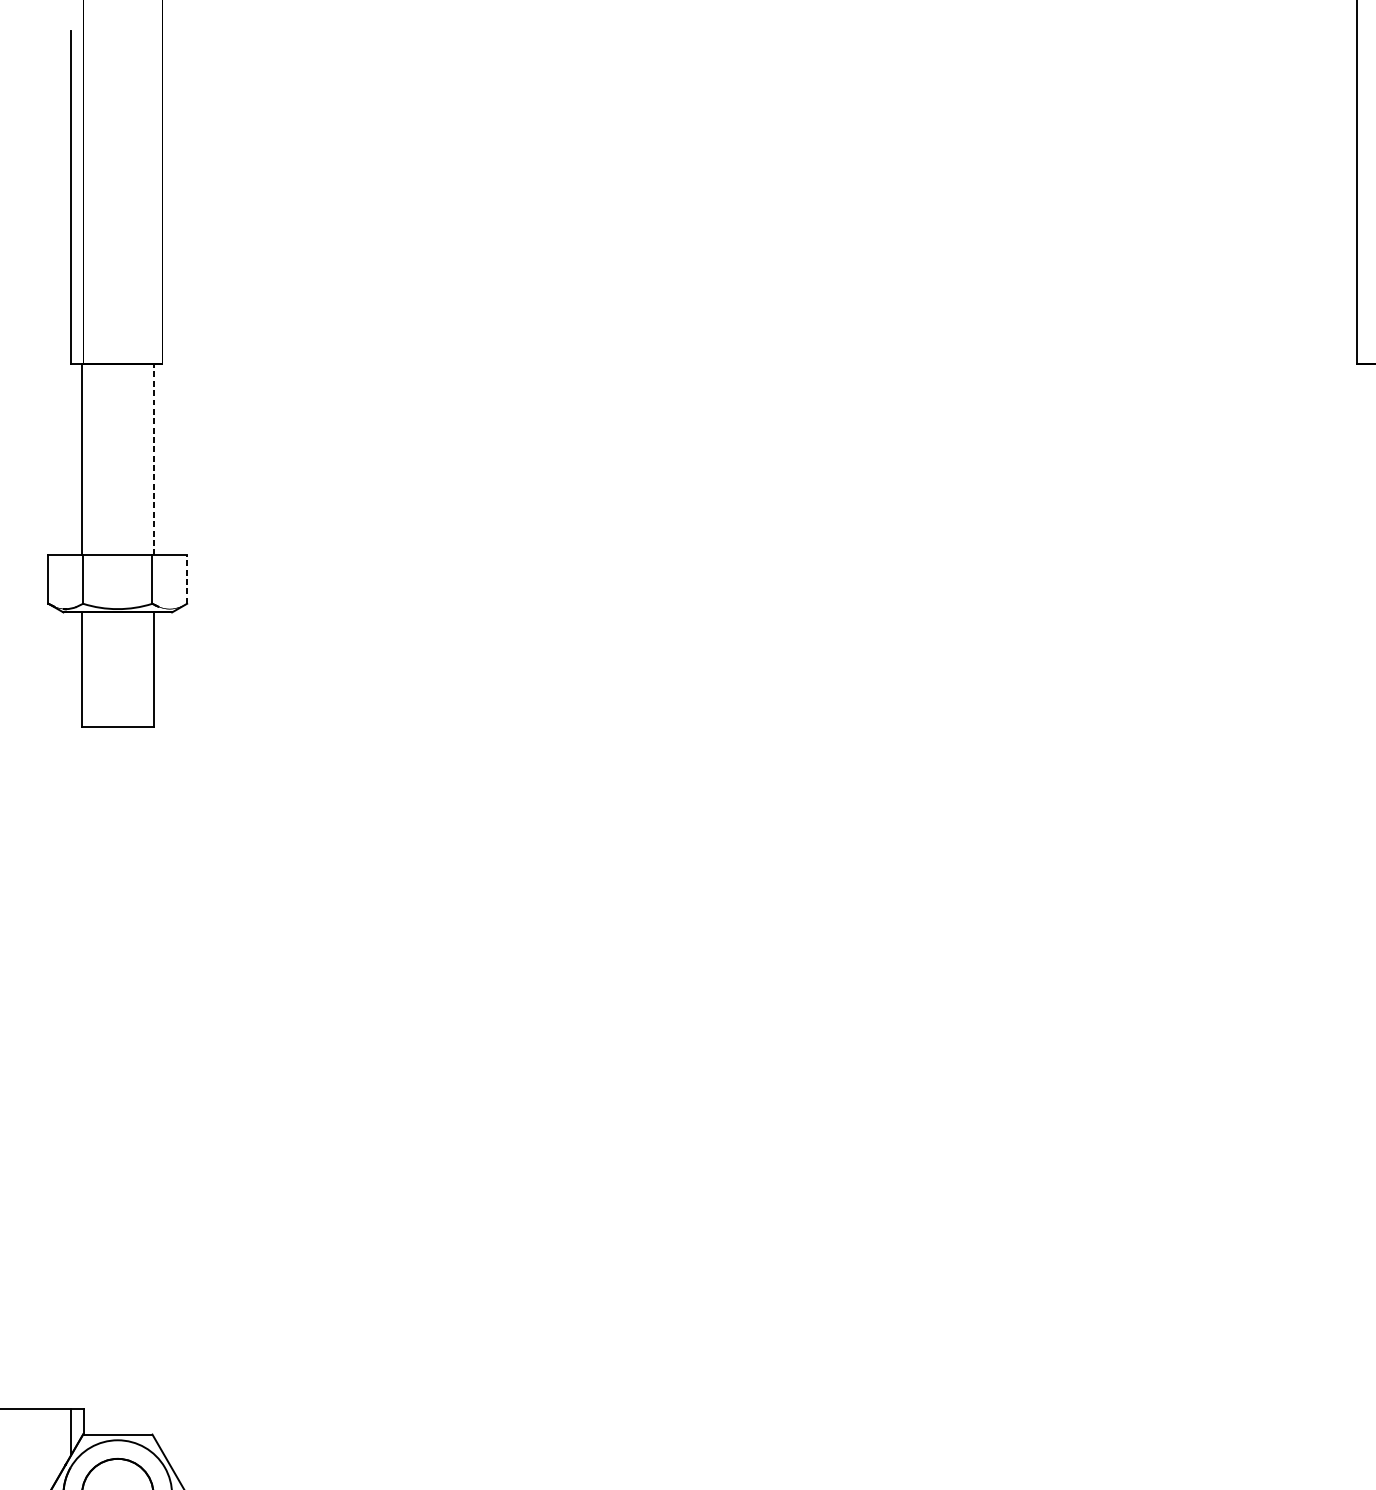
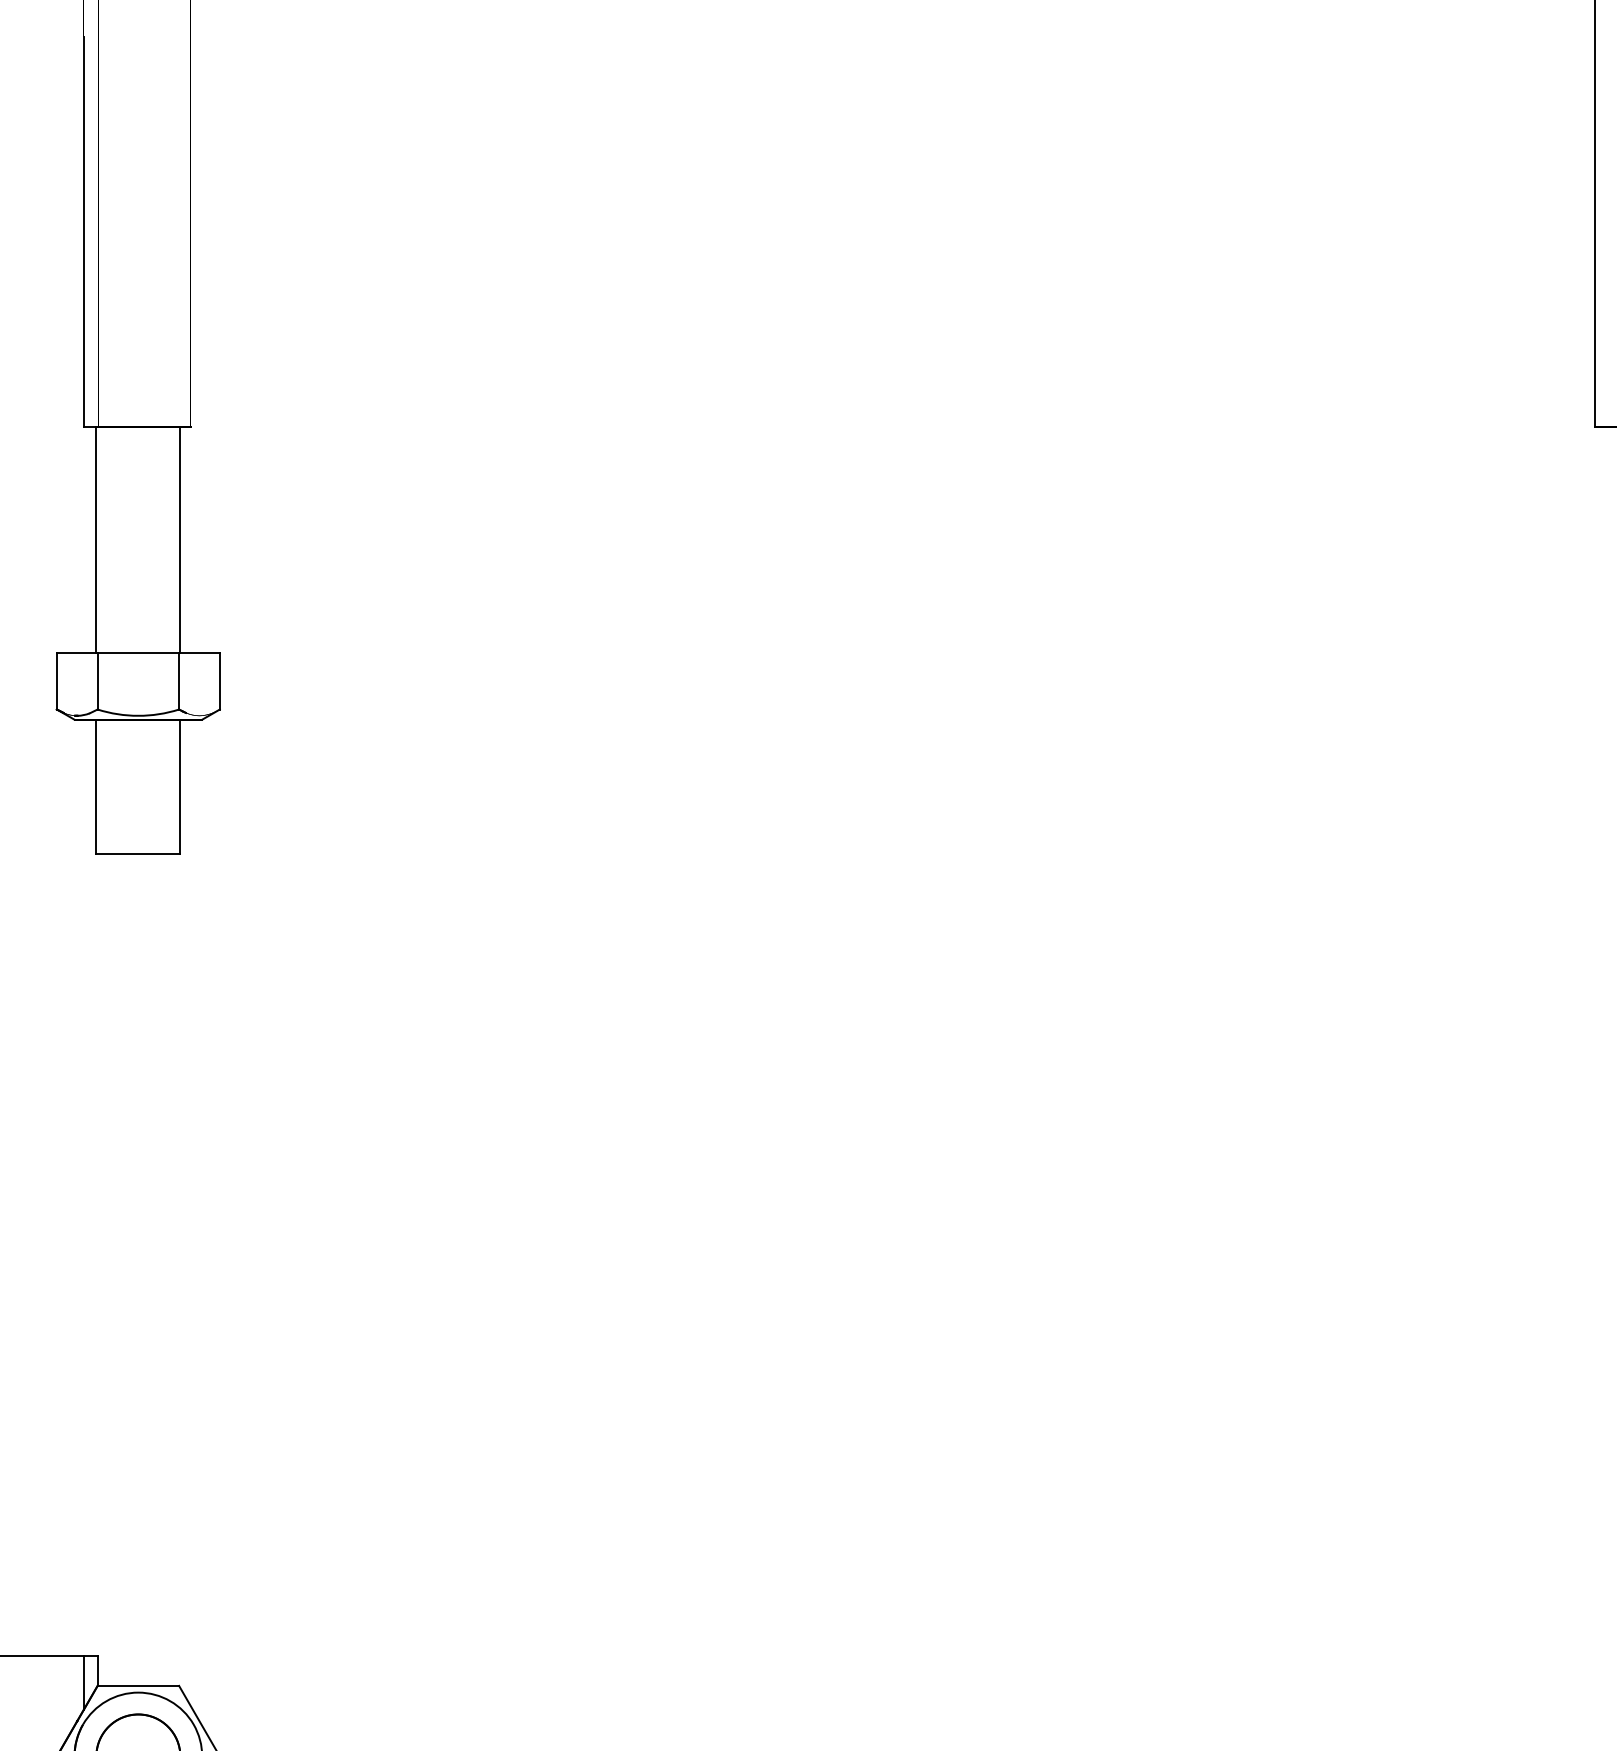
line: (153, 459) -> (180, 539), dashed -> solid
line: (186, 579) -> (219, 681), dashed -> solid

